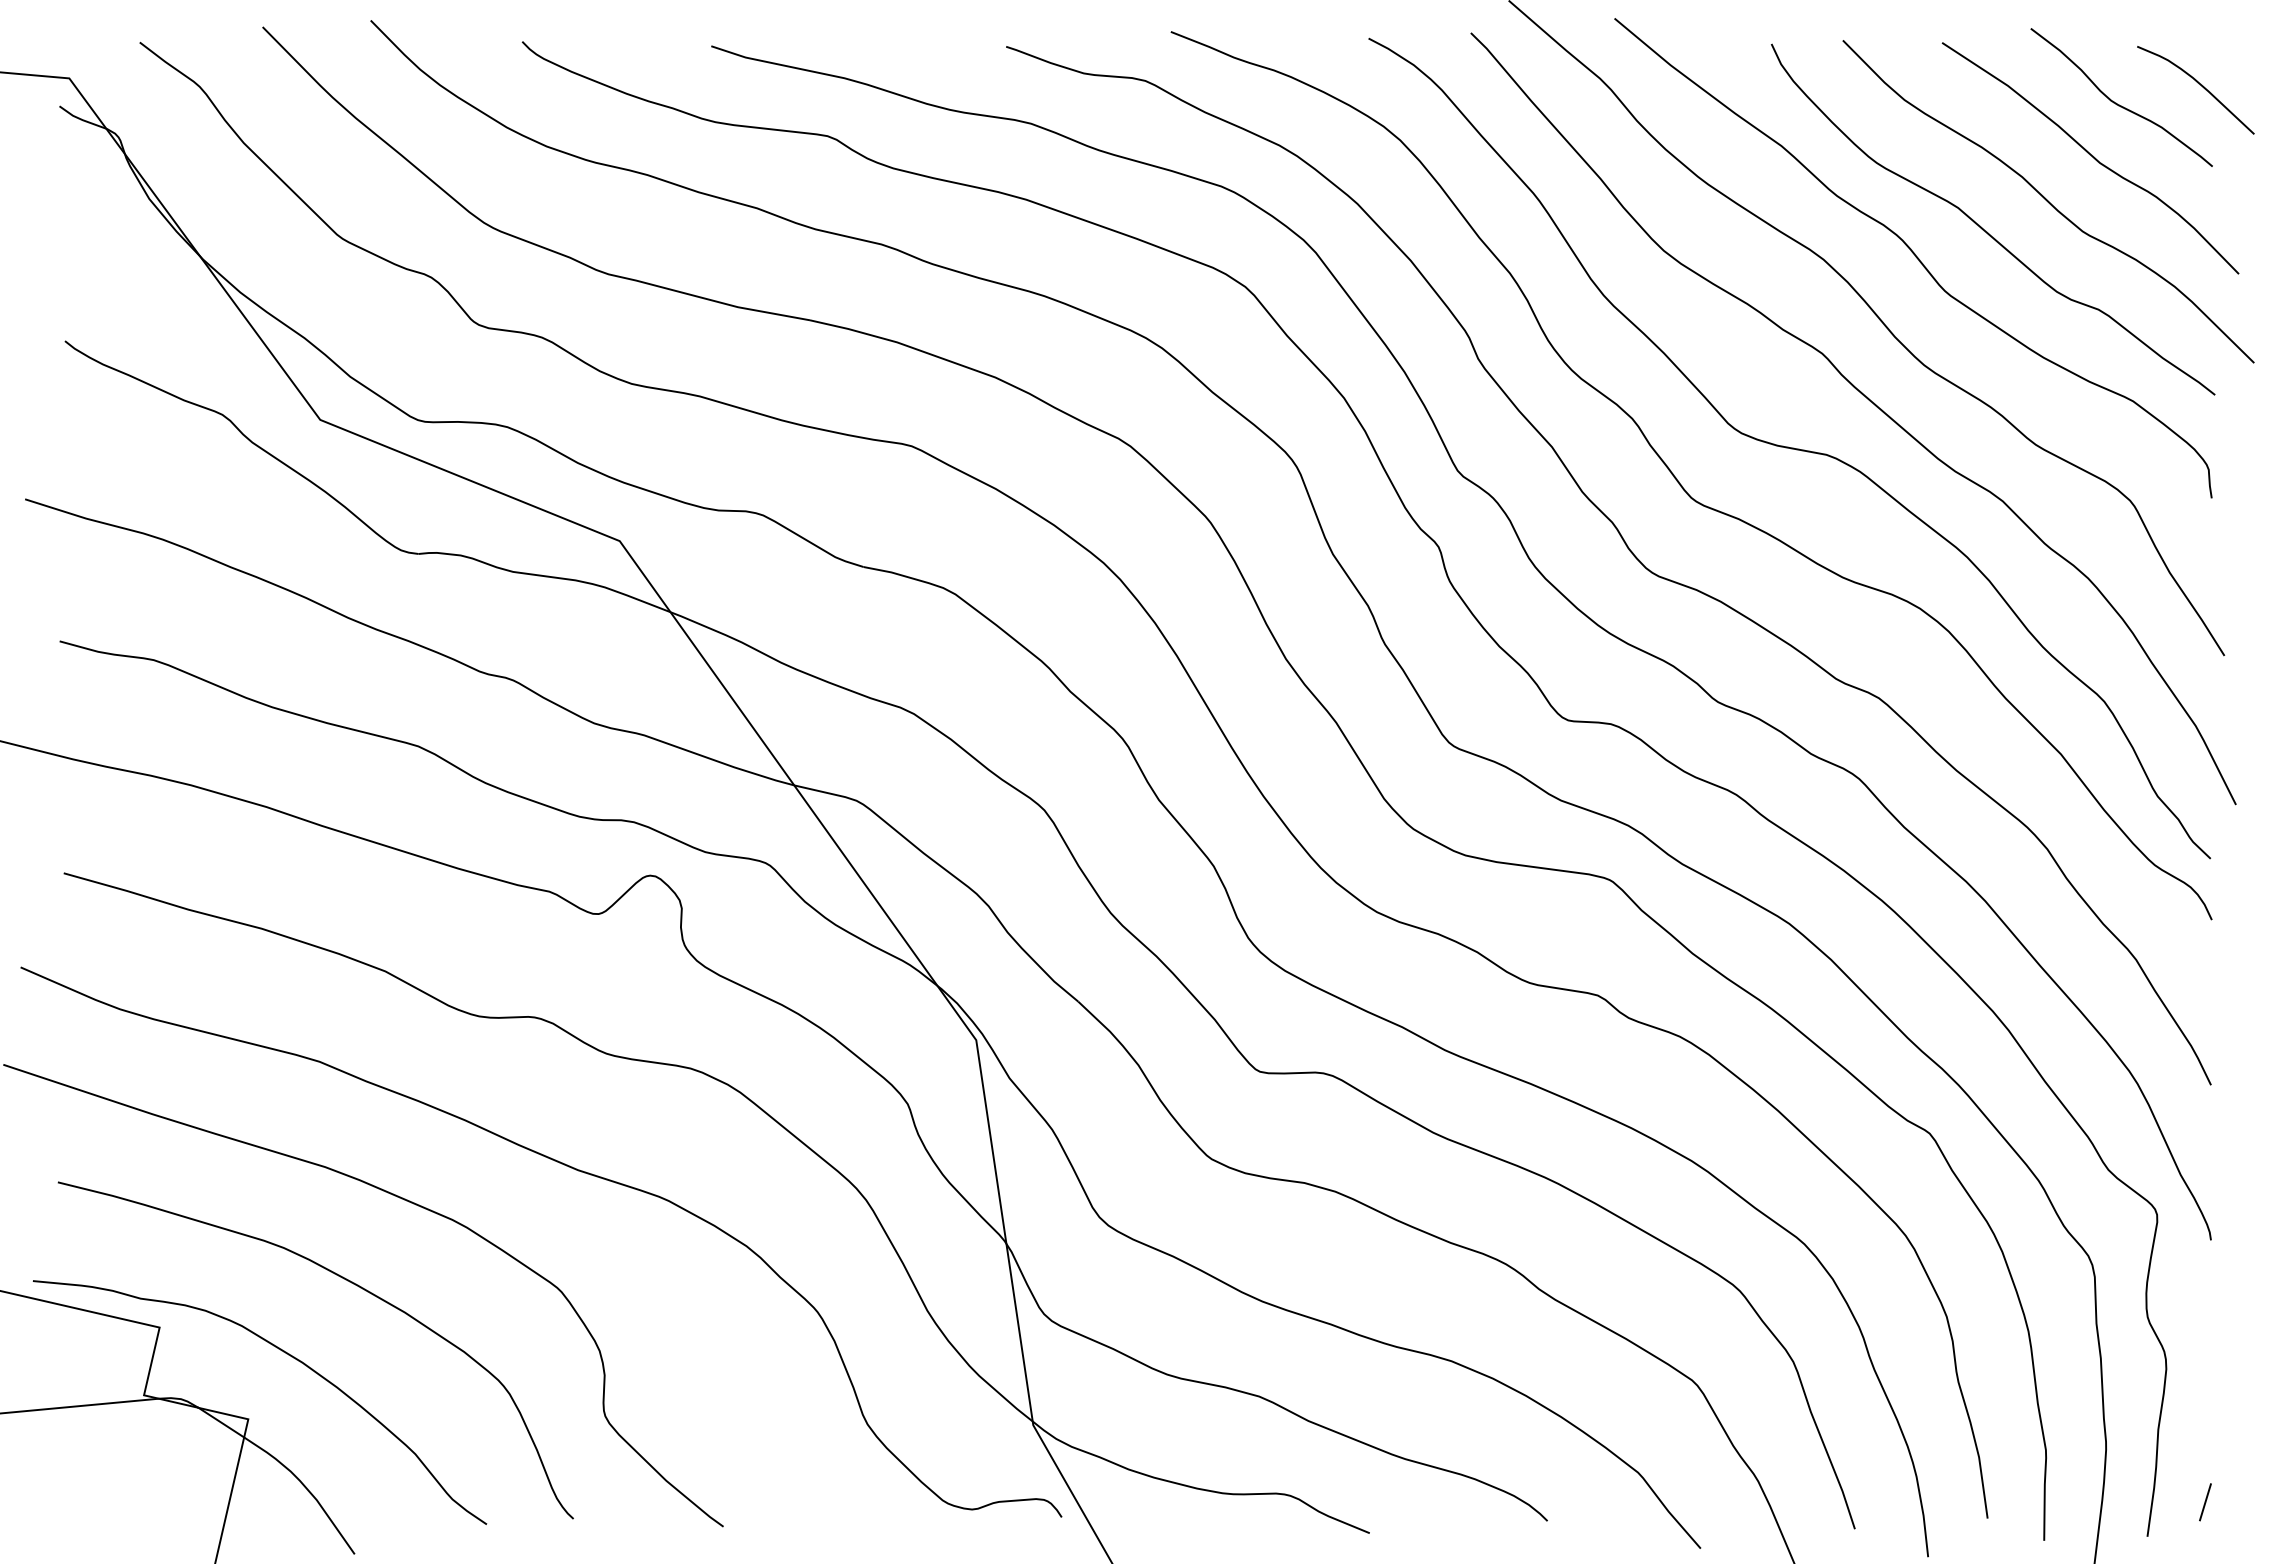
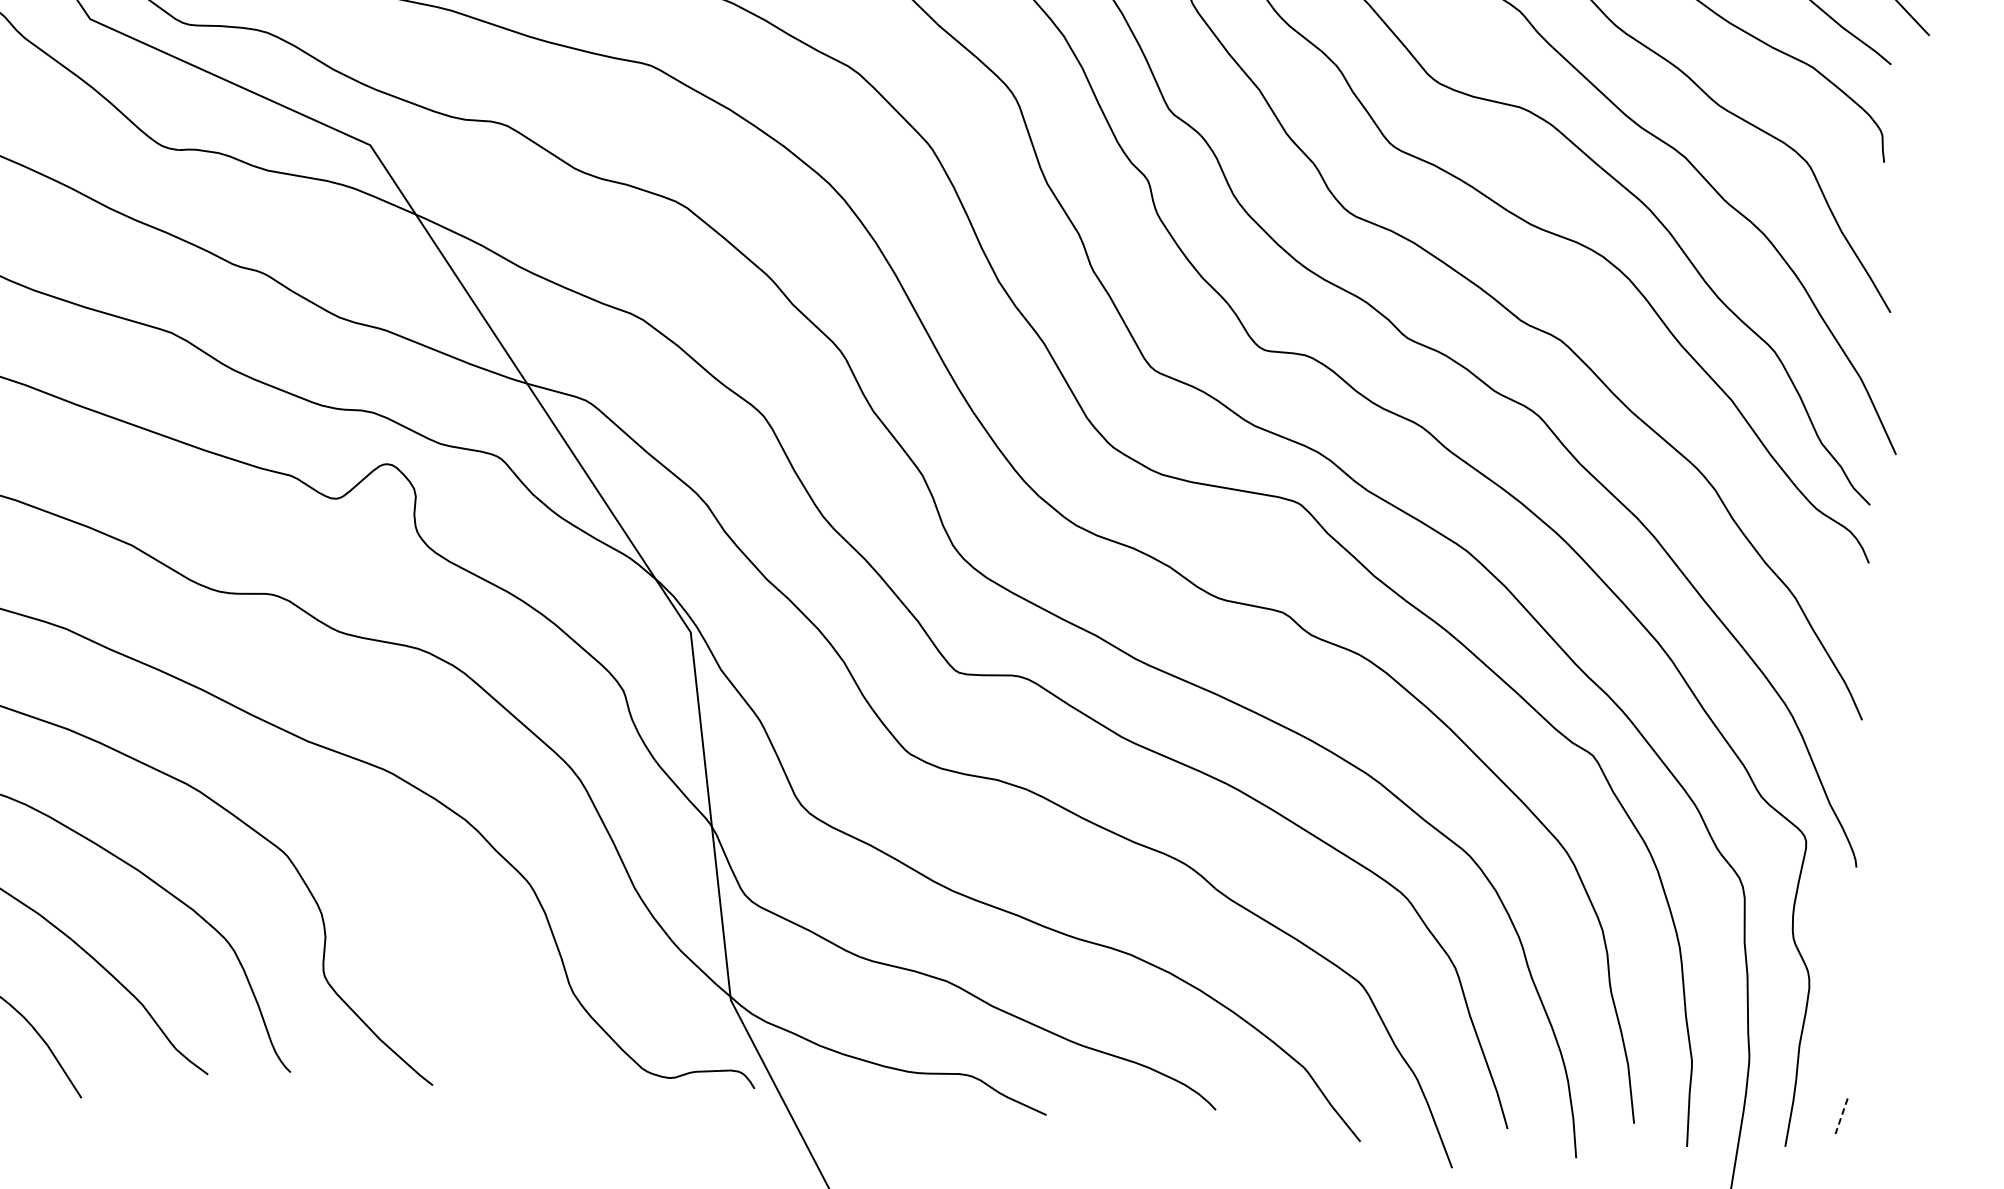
line: (2205, 1502) -> (1841, 1116), solid -> dashed

